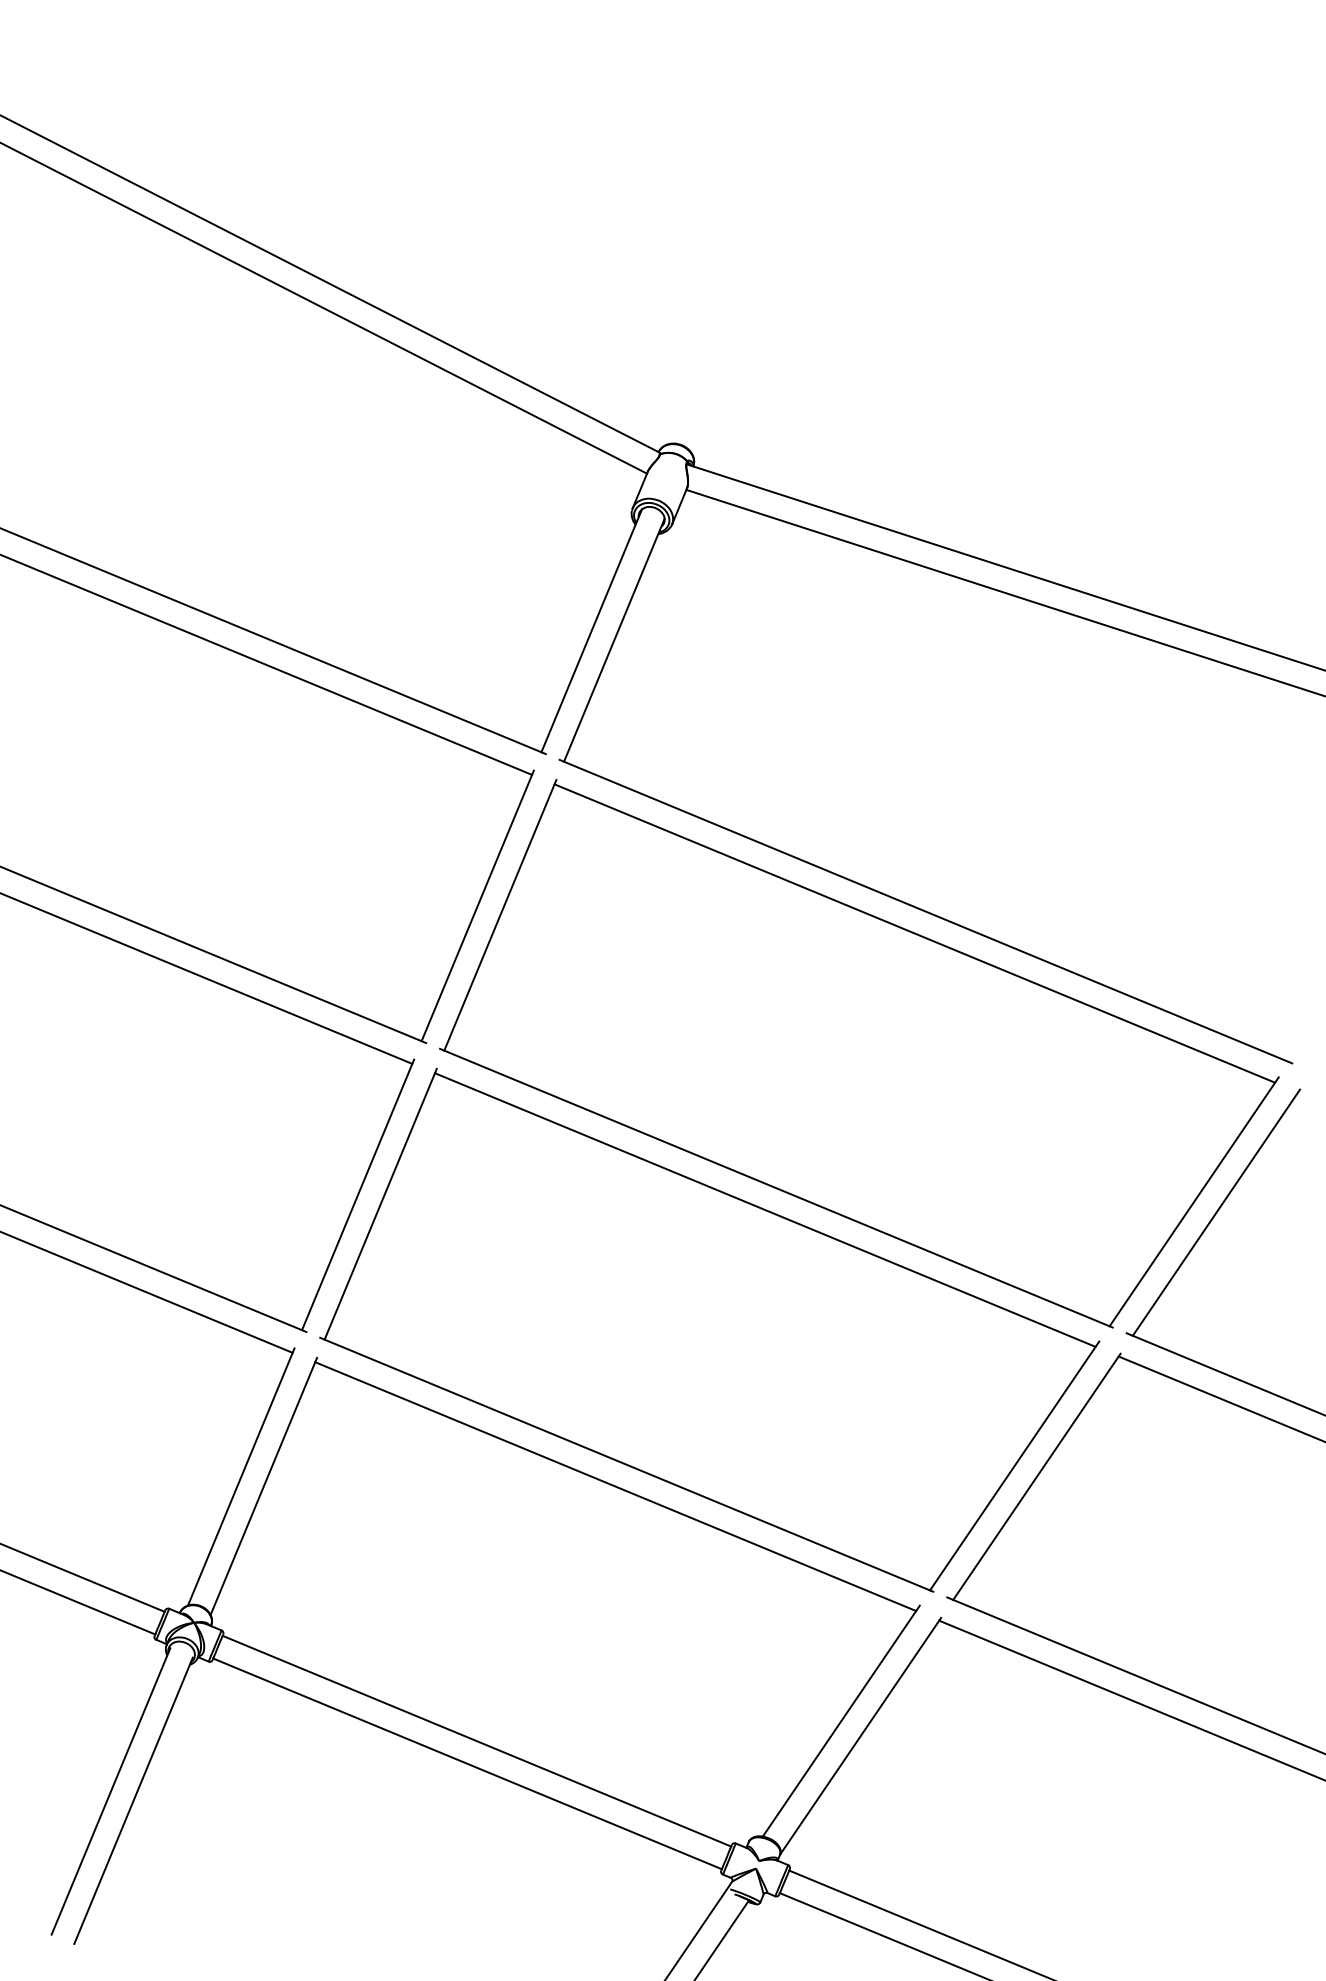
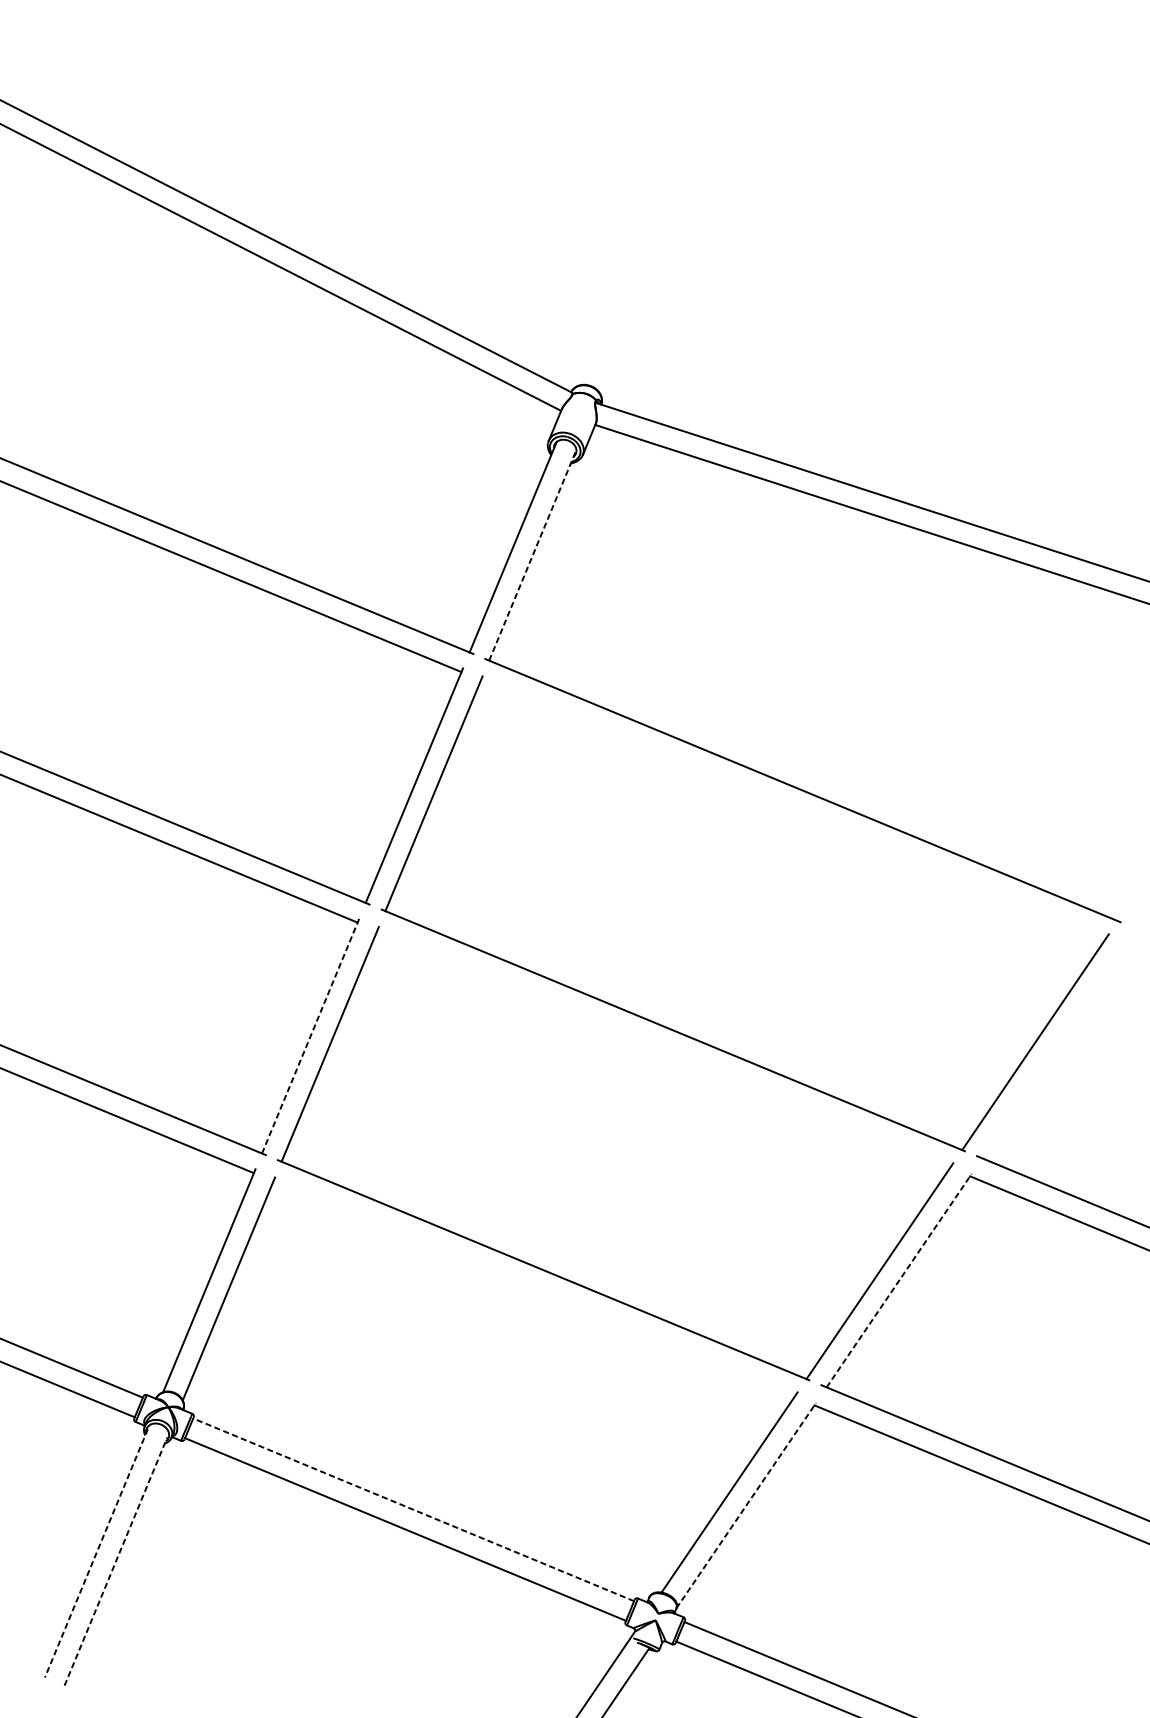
line: (614, 640) -> (532, 555), solid -> dashed
line: (914, 933) -> (793, 809), removed
line: (357, 1195) -> (310, 1036), solid -> dashed
line: (764, 1209) -> (663, 1048), removed
line: (1216, 1212) -> (1054, 1051), removed
line: (1036, 1476) -> (898, 1280), solid -> dashed
line: (615, 1486) -> (533, 1289), removed
line: (860, 1735) -> (746, 1504), solid -> dashed
line: (476, 1741) -> (413, 1510), solid -> dashed
line: (110, 1791) -> (95, 1553), solid -> dashed
line: (133, 1800) -> (115, 1561), solid -> dashed

